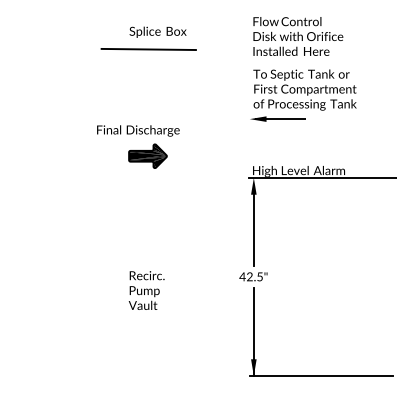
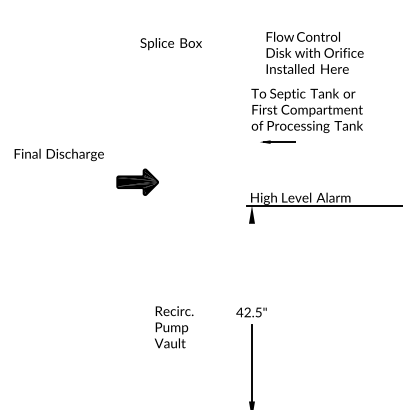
text: (157, 31) -> (170, 43), moved
text: (298, 36) -> (315, 52), moved
line: (148, 49) -> (138, 66), removed
part: (277, 118) -> (277, 141), size x0.6
text: (138, 130) -> (59, 154), moved
line: (253, 229) -> (251, 261), removed
text: (146, 290) -> (173, 327), moved

